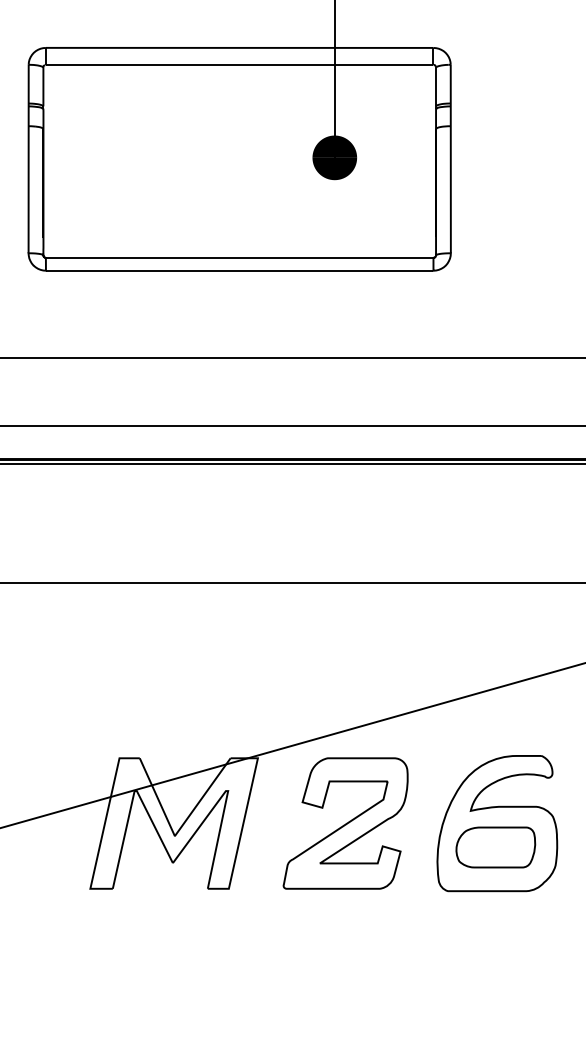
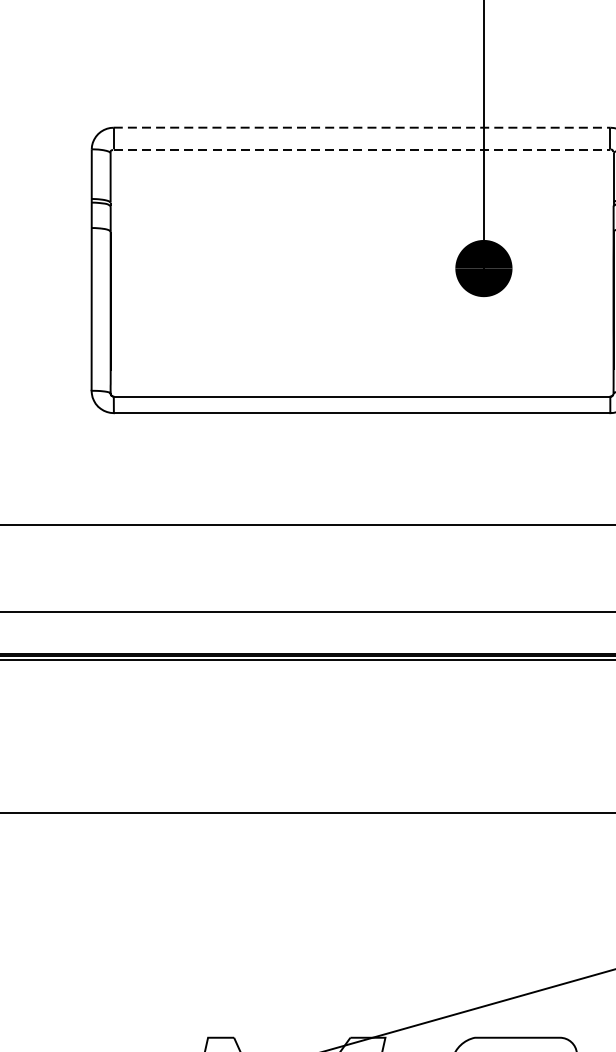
line: (239, 47) -> (361, 127), solid -> dashed
line: (239, 64) -> (361, 148), solid -> dashed

